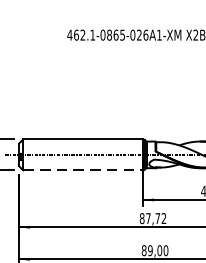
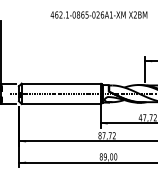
line: (83, 171) -> (61, 104), dashed -> solid

